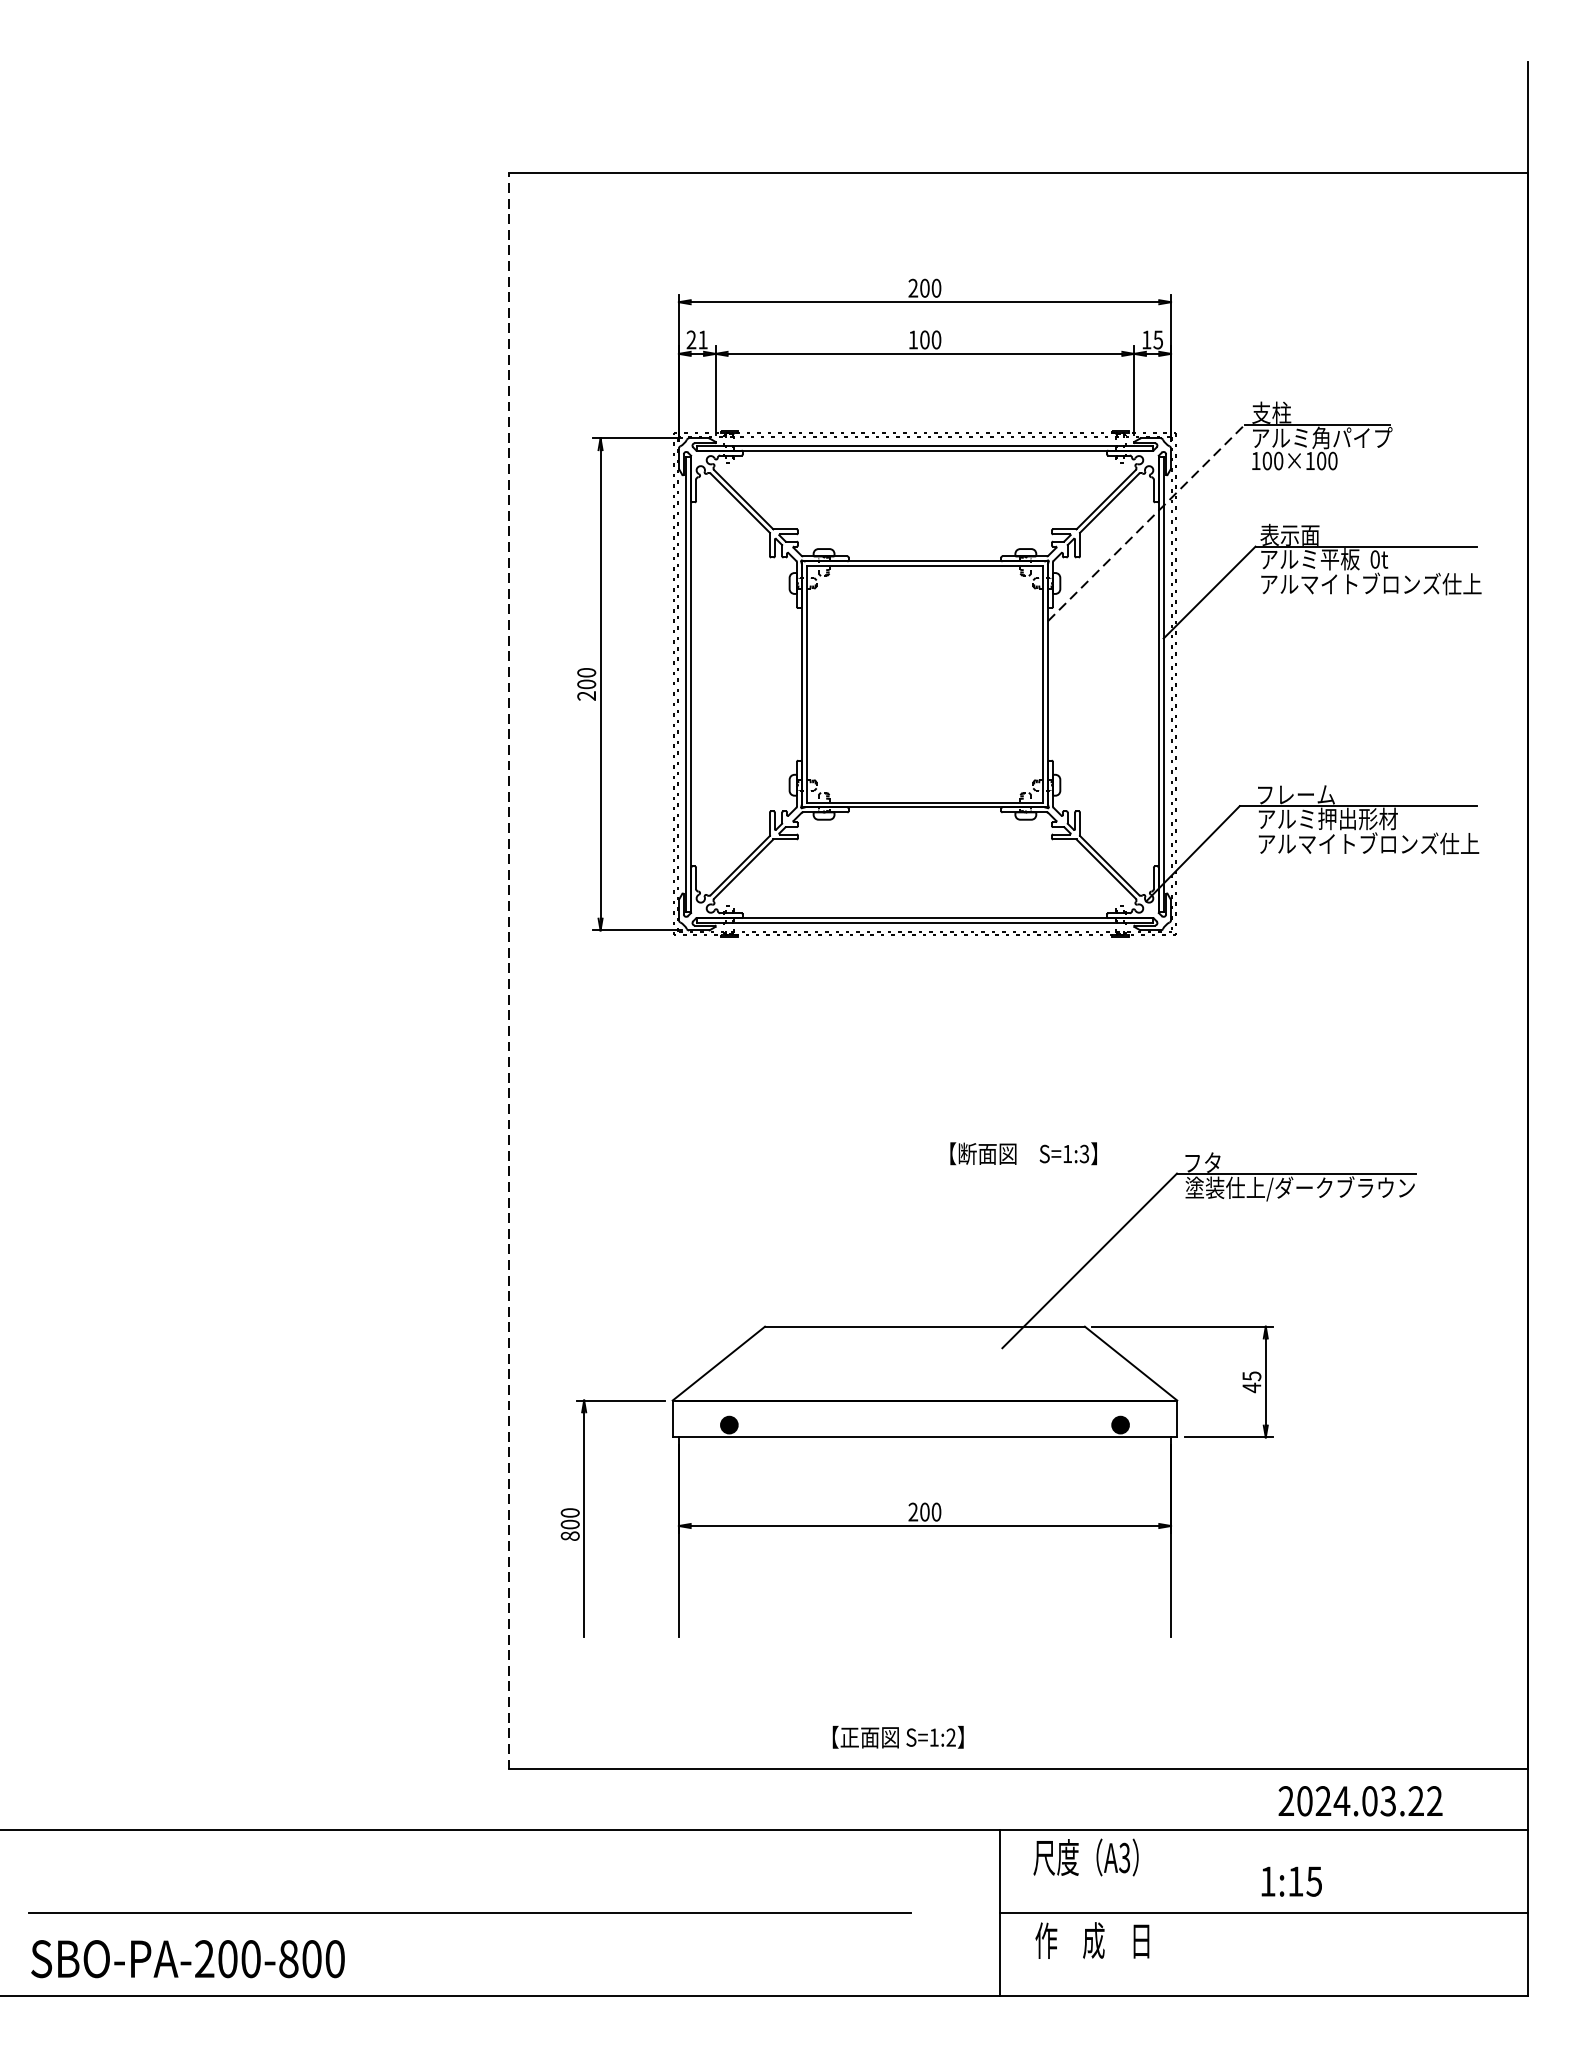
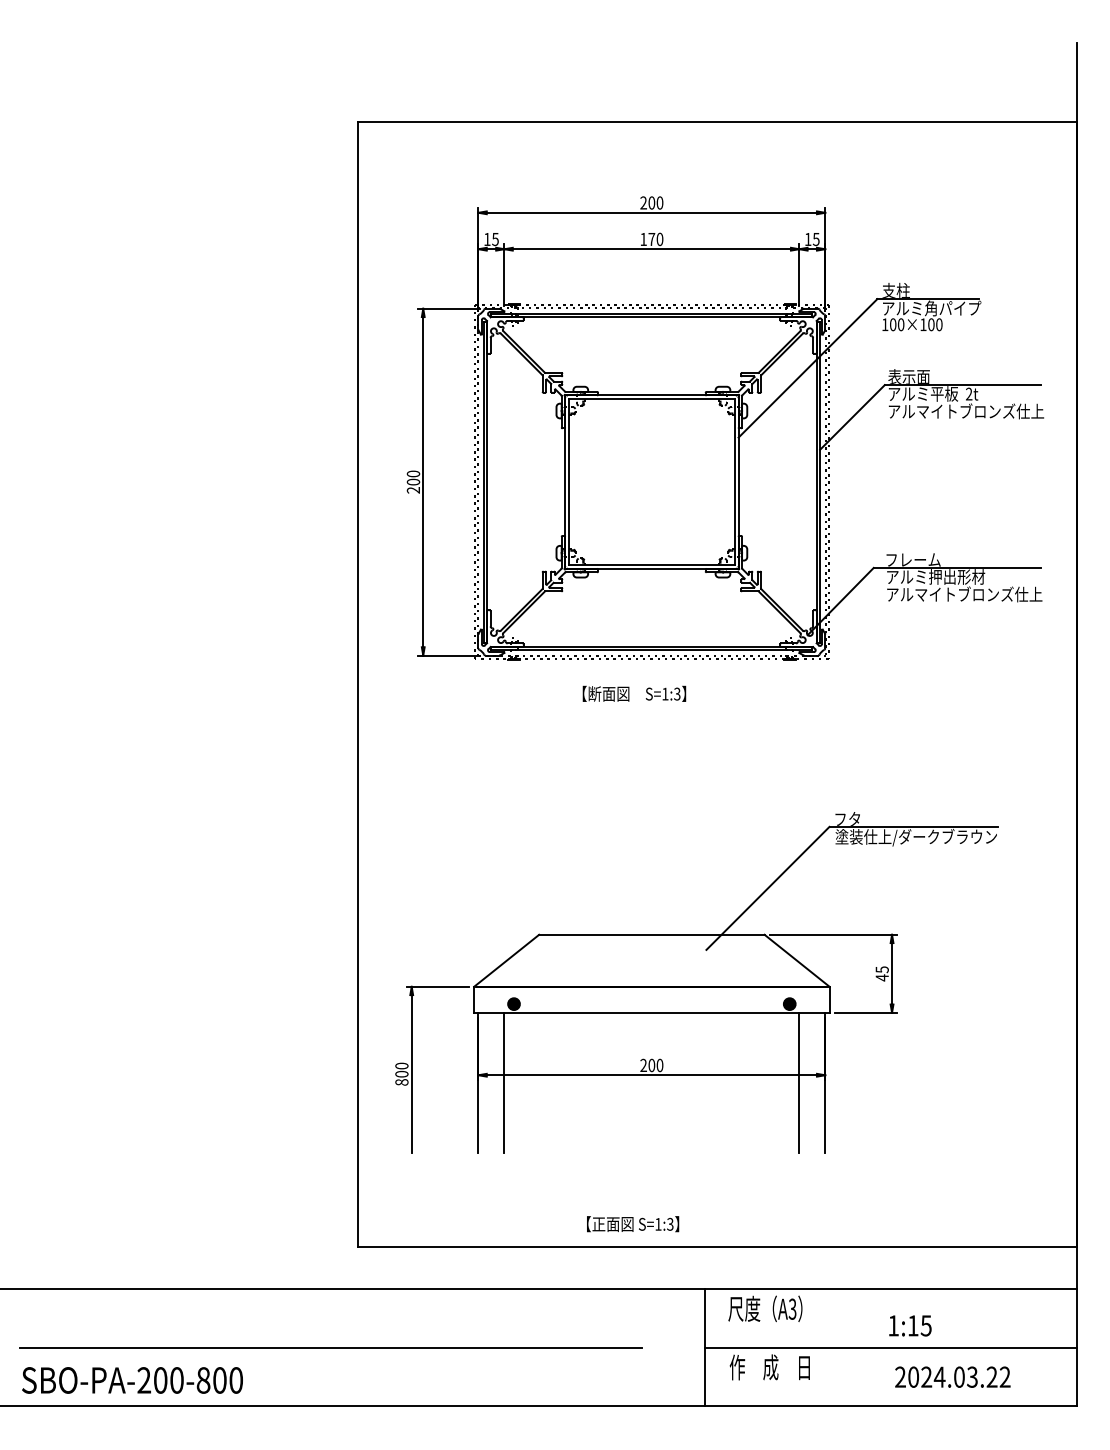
text: (697, 340) -> (491, 239), 21 -> 15
text: (924, 340) -> (651, 239), 100 -> 170
line: (1147, 523) -> (808, 368), dashed -> solid
text: (1375, 558) -> (969, 393), 0t -> 2t
line: (508, 971) -> (358, 684), dashed -> solid
text: (1023, 1153) -> (634, 693), moved
line: (715, 1536) -> (504, 1082), added
line: (1134, 1536) -> (799, 1082), added
text: (951, 1737) -> (670, 1224), S=1:2 -> S=1:3
text: (1360, 1800) -> (952, 1376), moved

